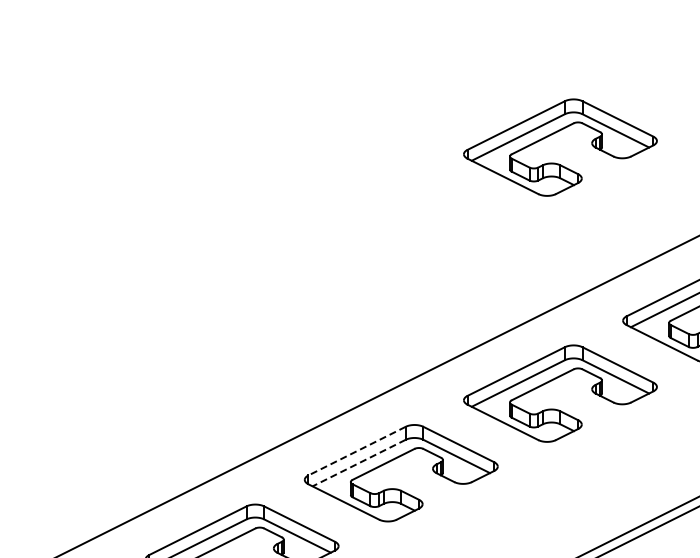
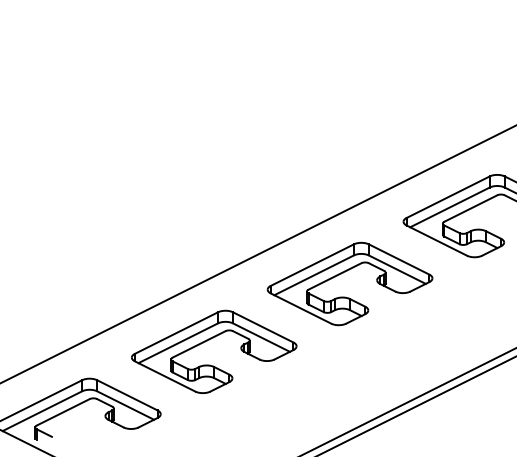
part: (553, 134) -> (344, 62), removed
line: (356, 451) -> (175, 333), dashed -> solid
line: (358, 463) -> (177, 343), dashed -> solid

